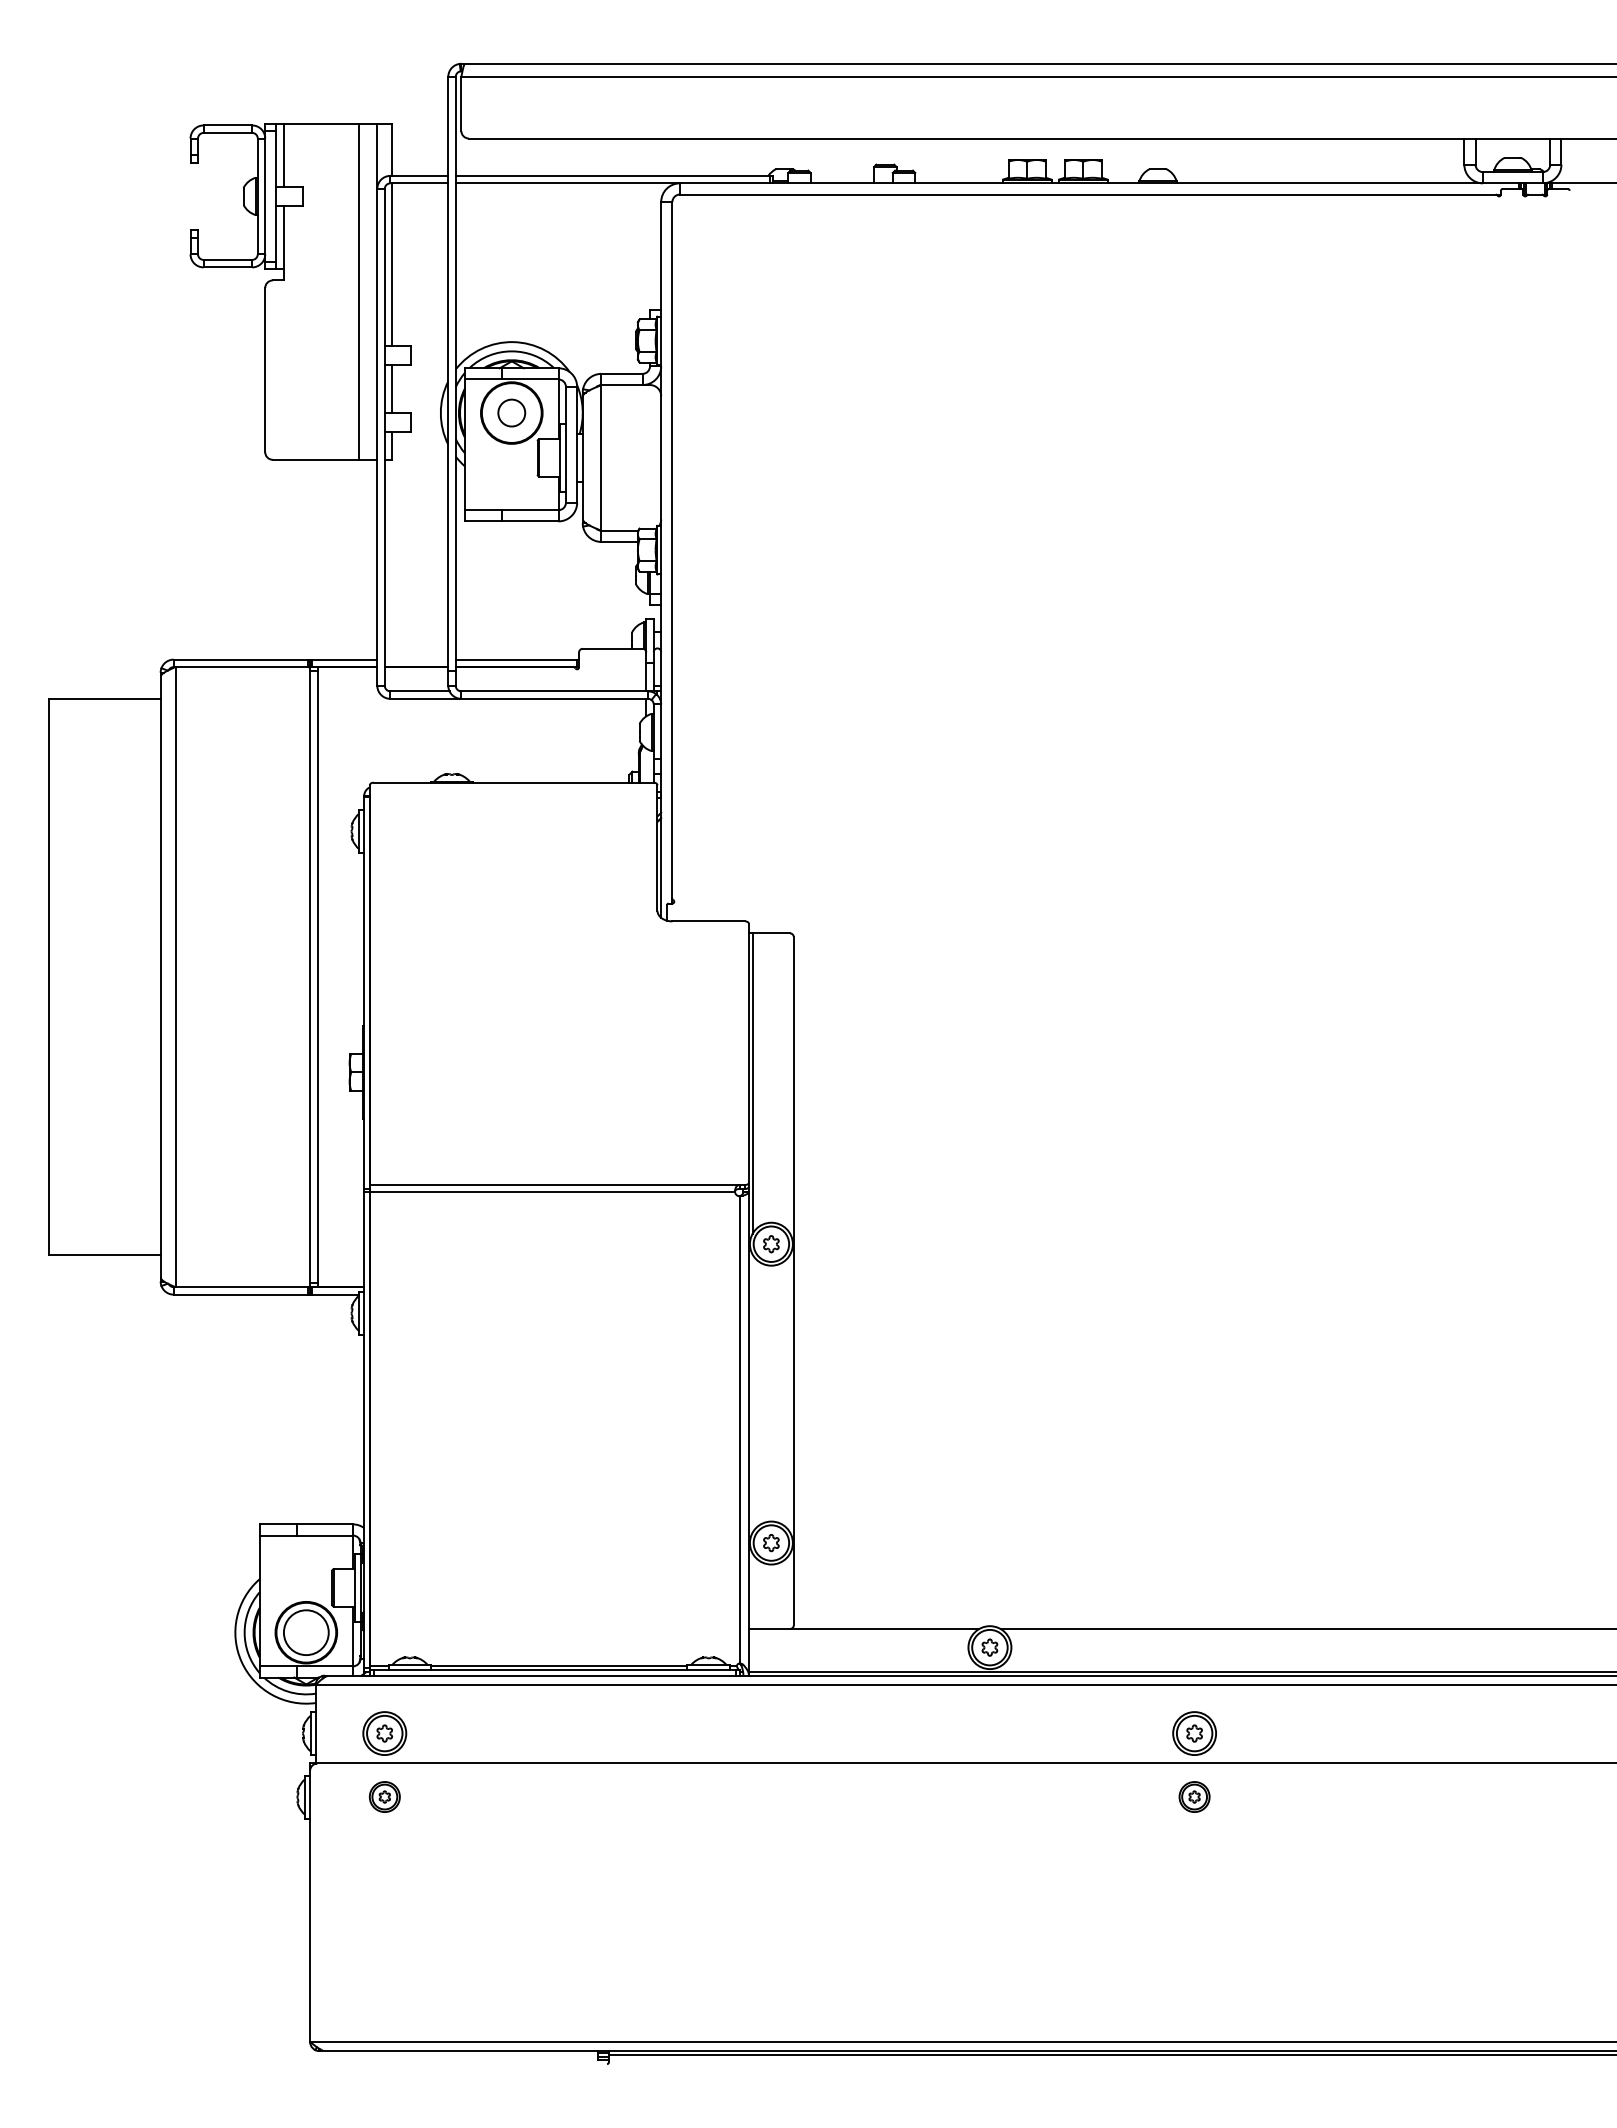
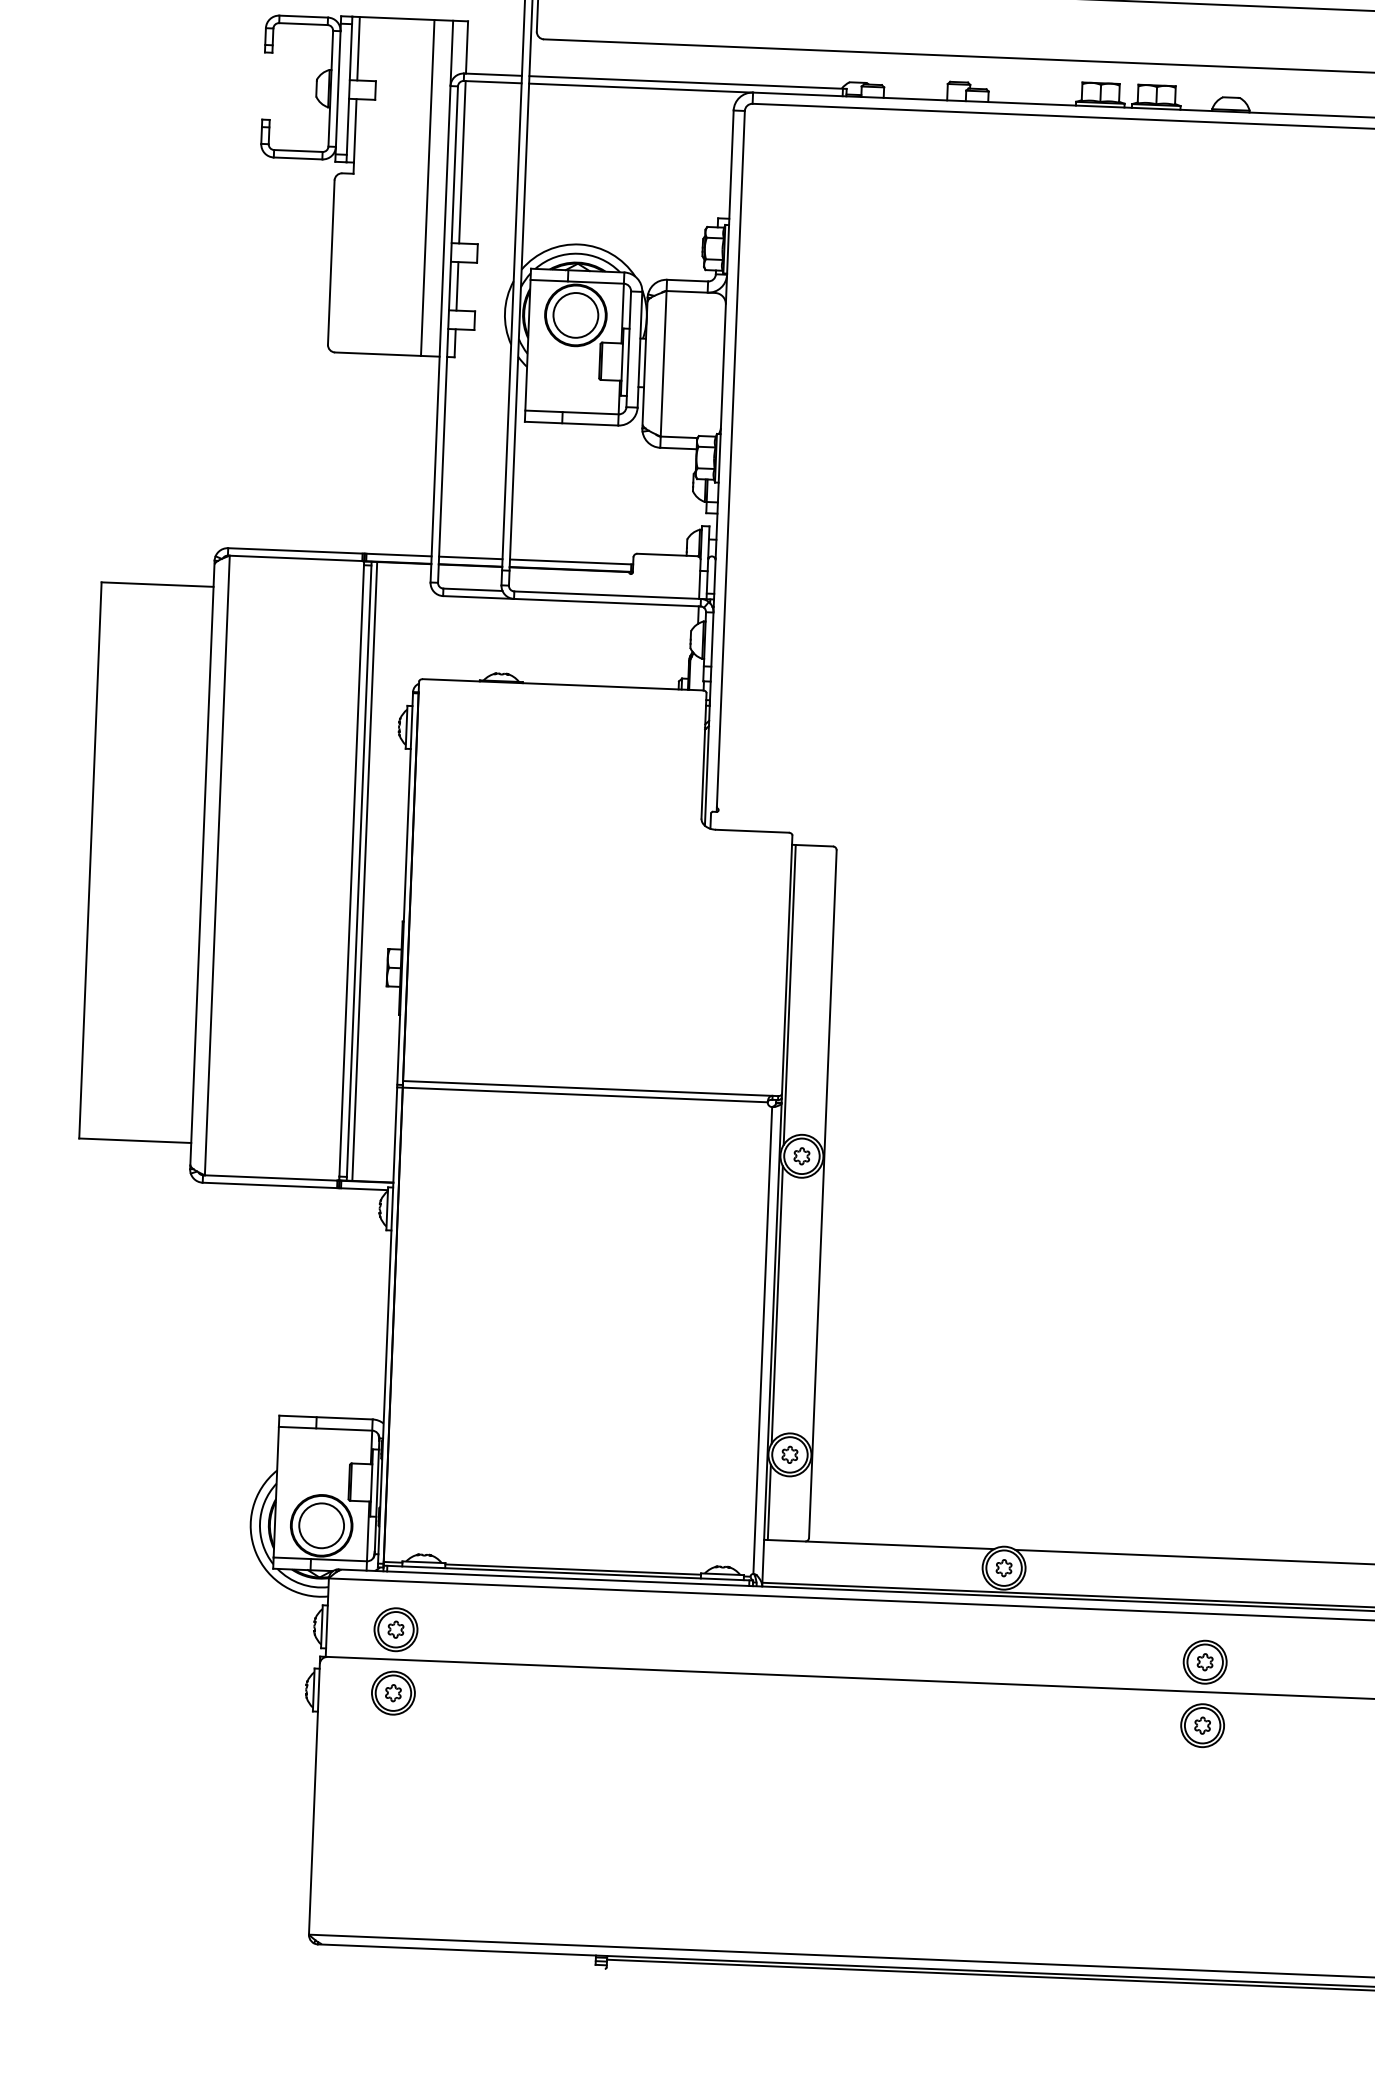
circle: (511, 412) -> (575, 314), size x1.67
line: (416, 659) -> (470, 557), added
line: (323, 976) -> (365, 870), added
line: (752, 1393) -> (777, 1304), added
line: (752, 1590) -> (769, 1501), added
part: (384, 1796) -> (393, 1692), size x1.43
part: (1194, 1796) -> (1202, 1725), size x1.43

